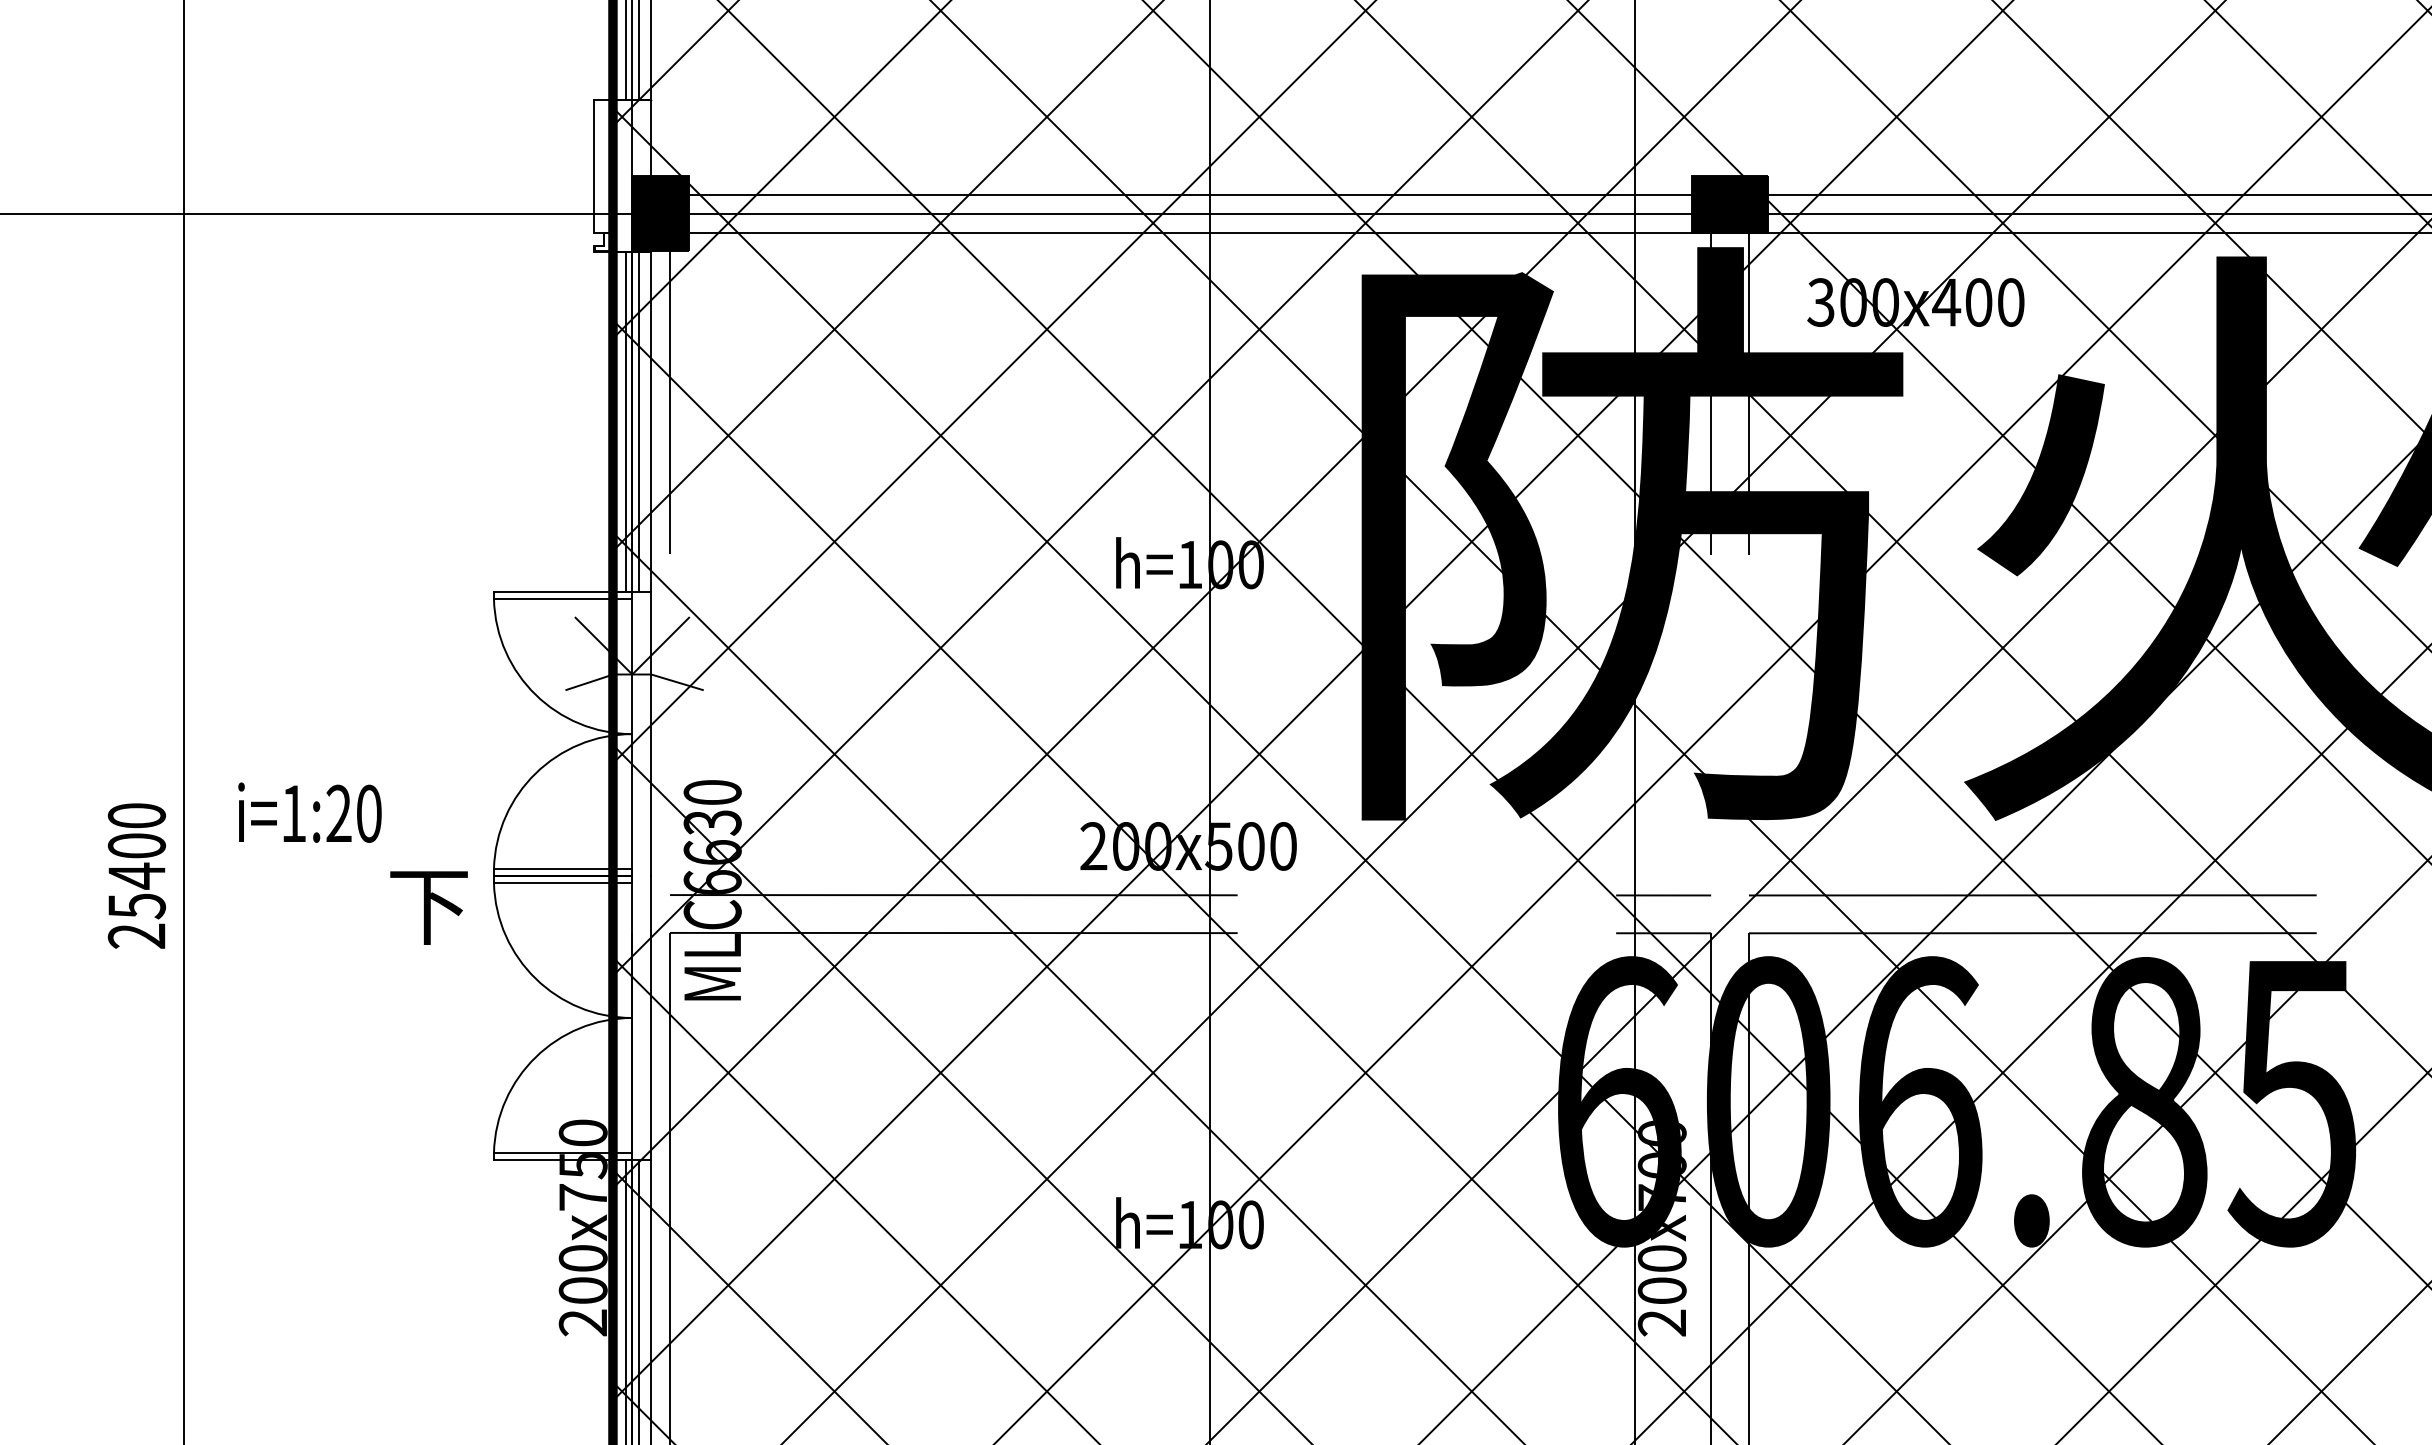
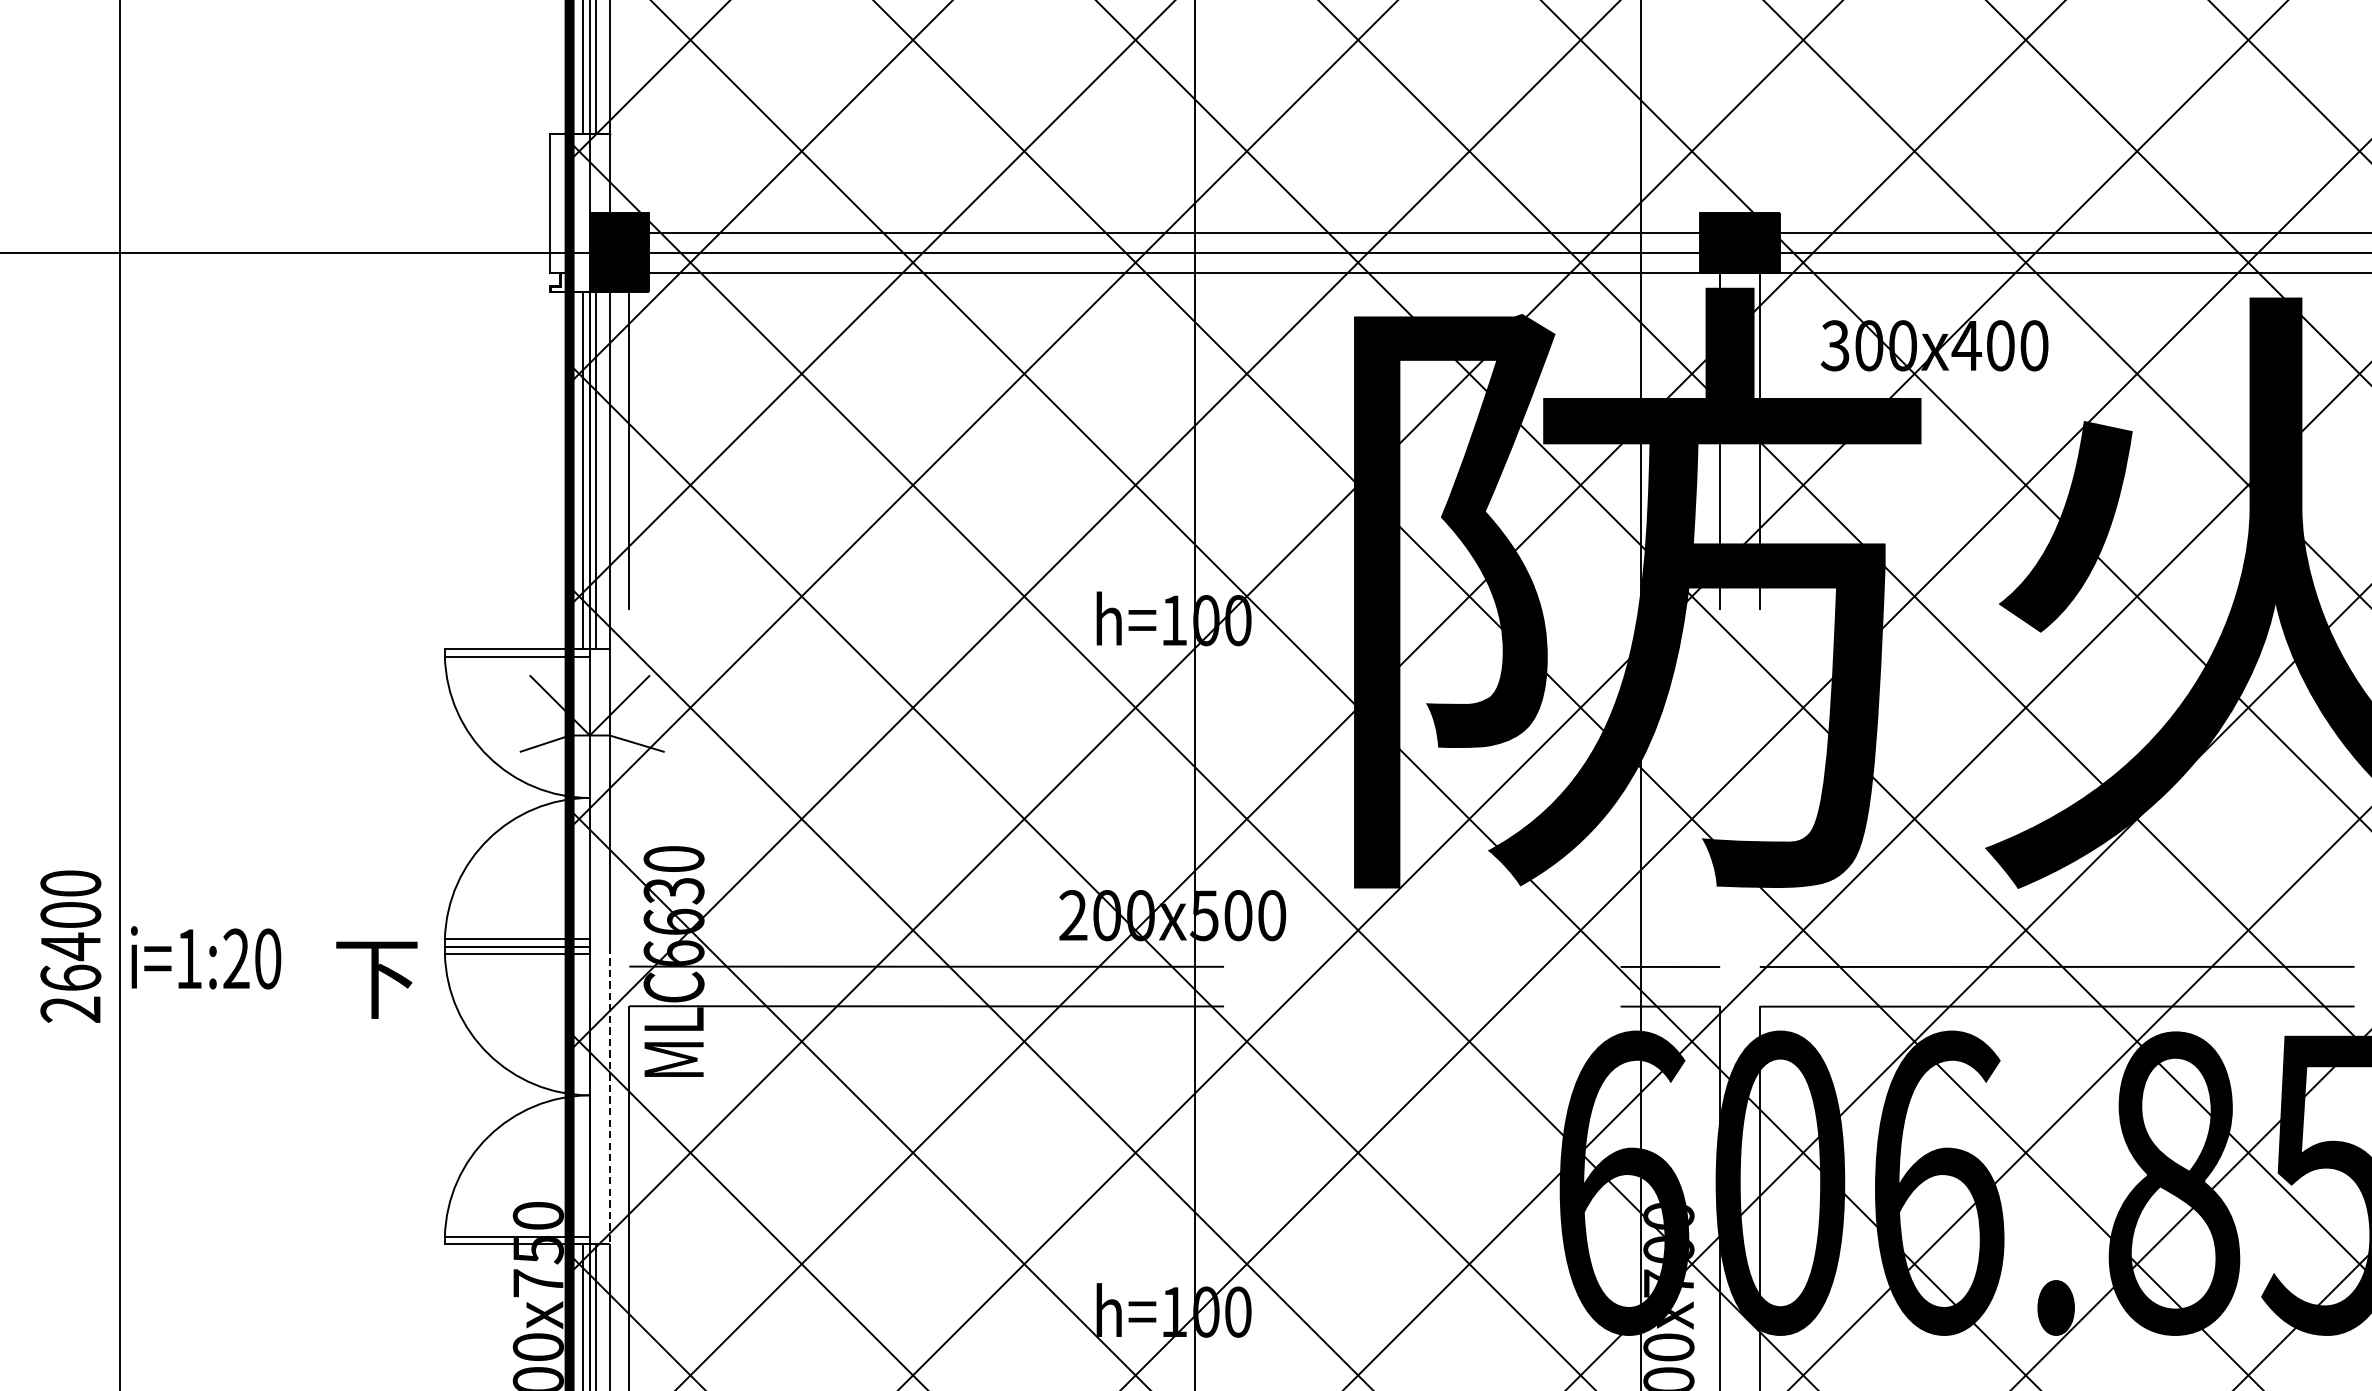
text: (309, 812) -> (205, 957), moved
text: (136, 906) -> (70, 978), 25400 -> 26400
line: (651, 1017) -> (609, 1094), solid -> dashed

